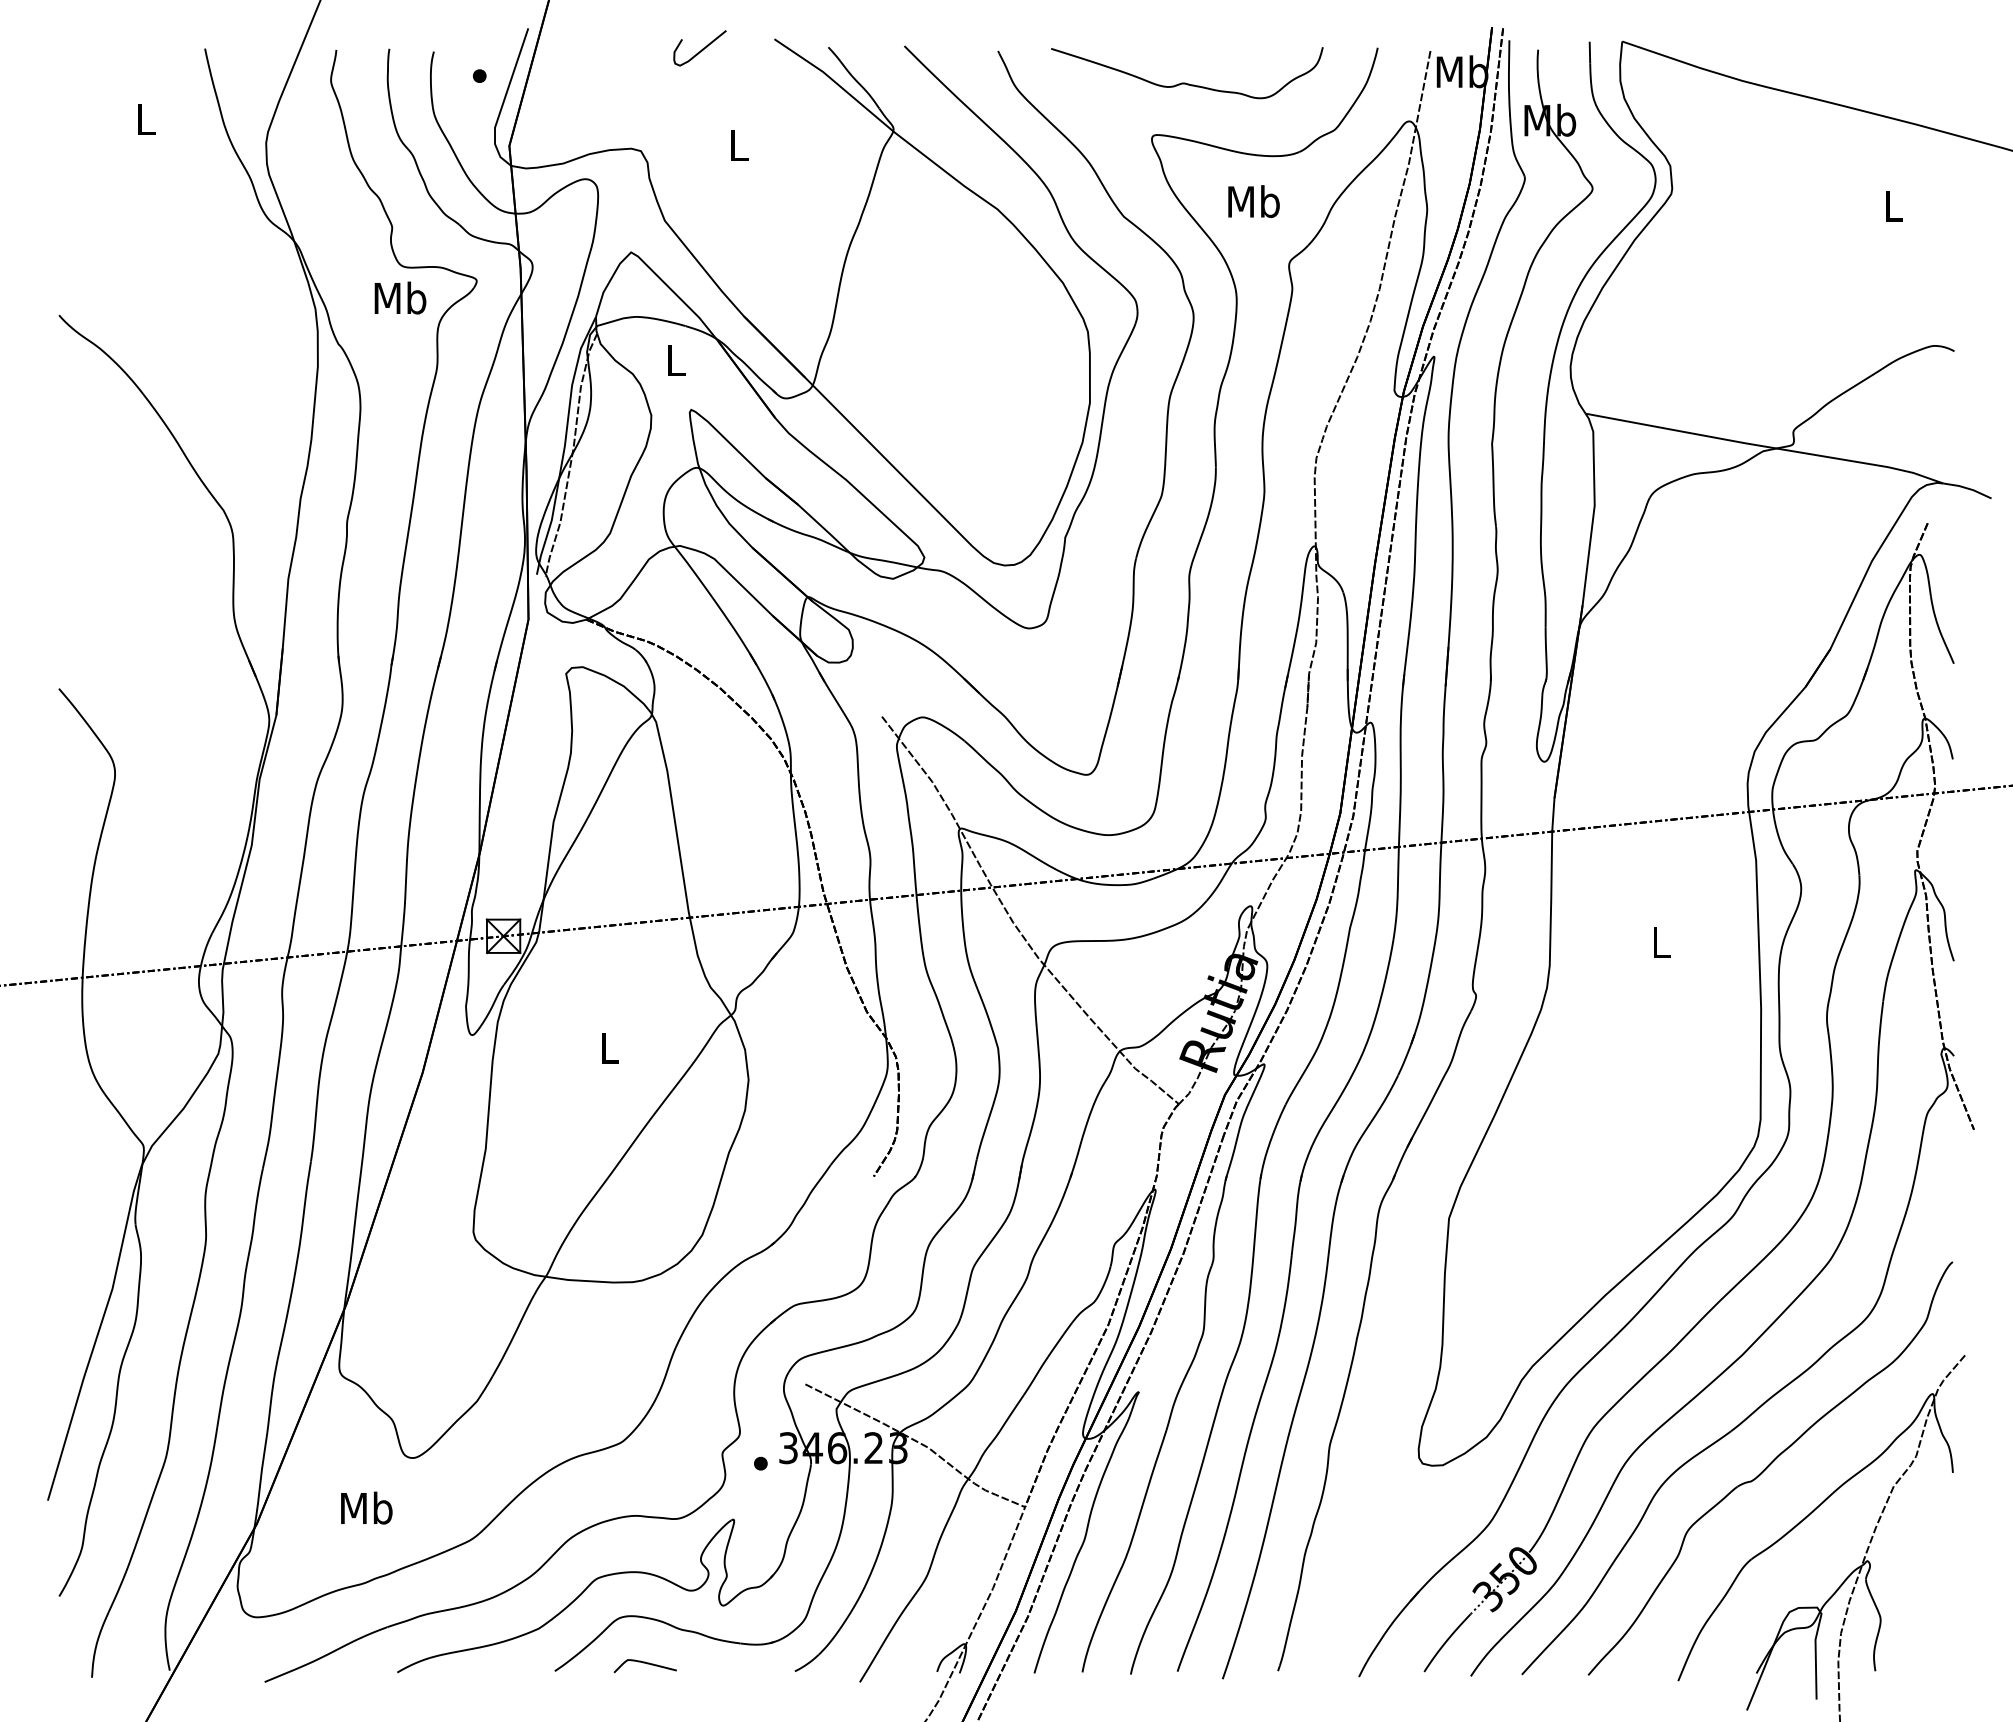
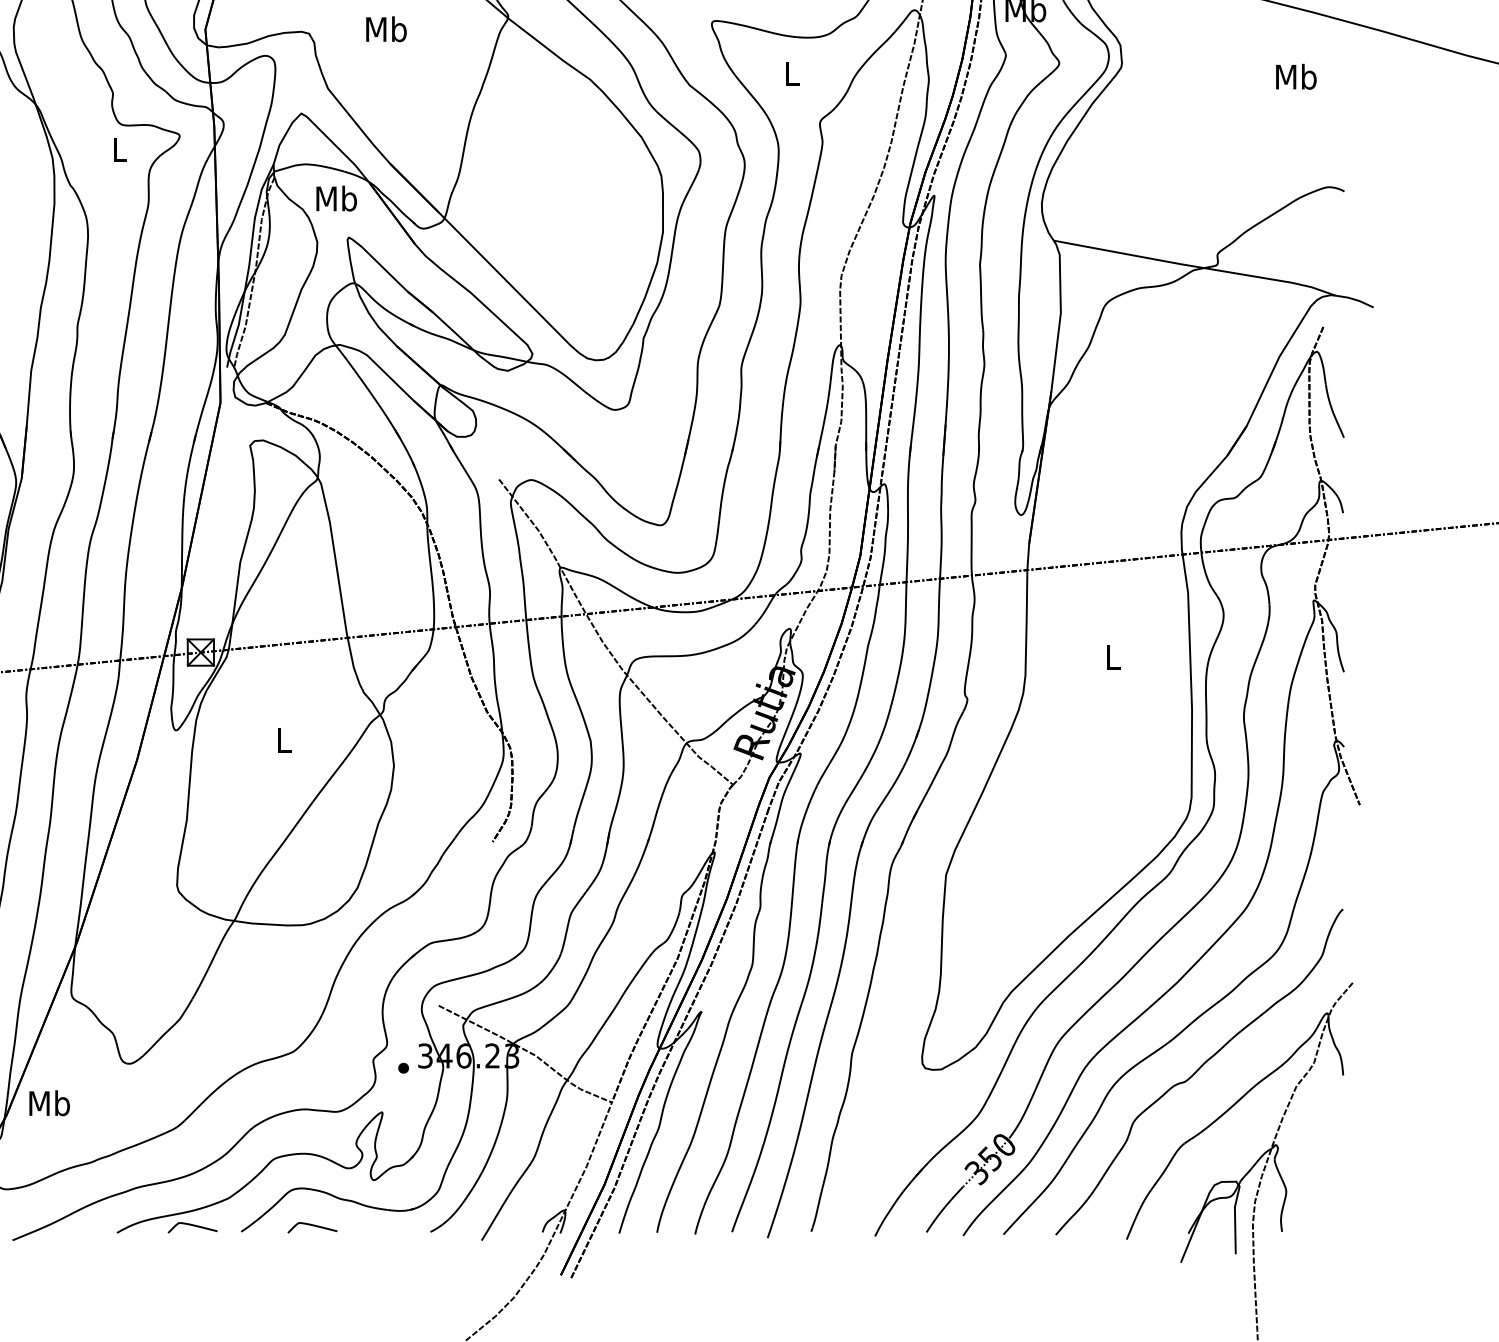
text: (738, 145) -> (386, 29), L -> Mb
text: (1253, 201) -> (791, 73), Mb -> L
text: (1893, 205) -> (1296, 76), L -> Mb
text: (400, 297) -> (119, 149), Mb -> L
text: (675, 359) -> (336, 197), L -> Mb
text: (366, 1507) -> (49, 1102), moved
curve: (492, 1663) -> (192, 1225), added

